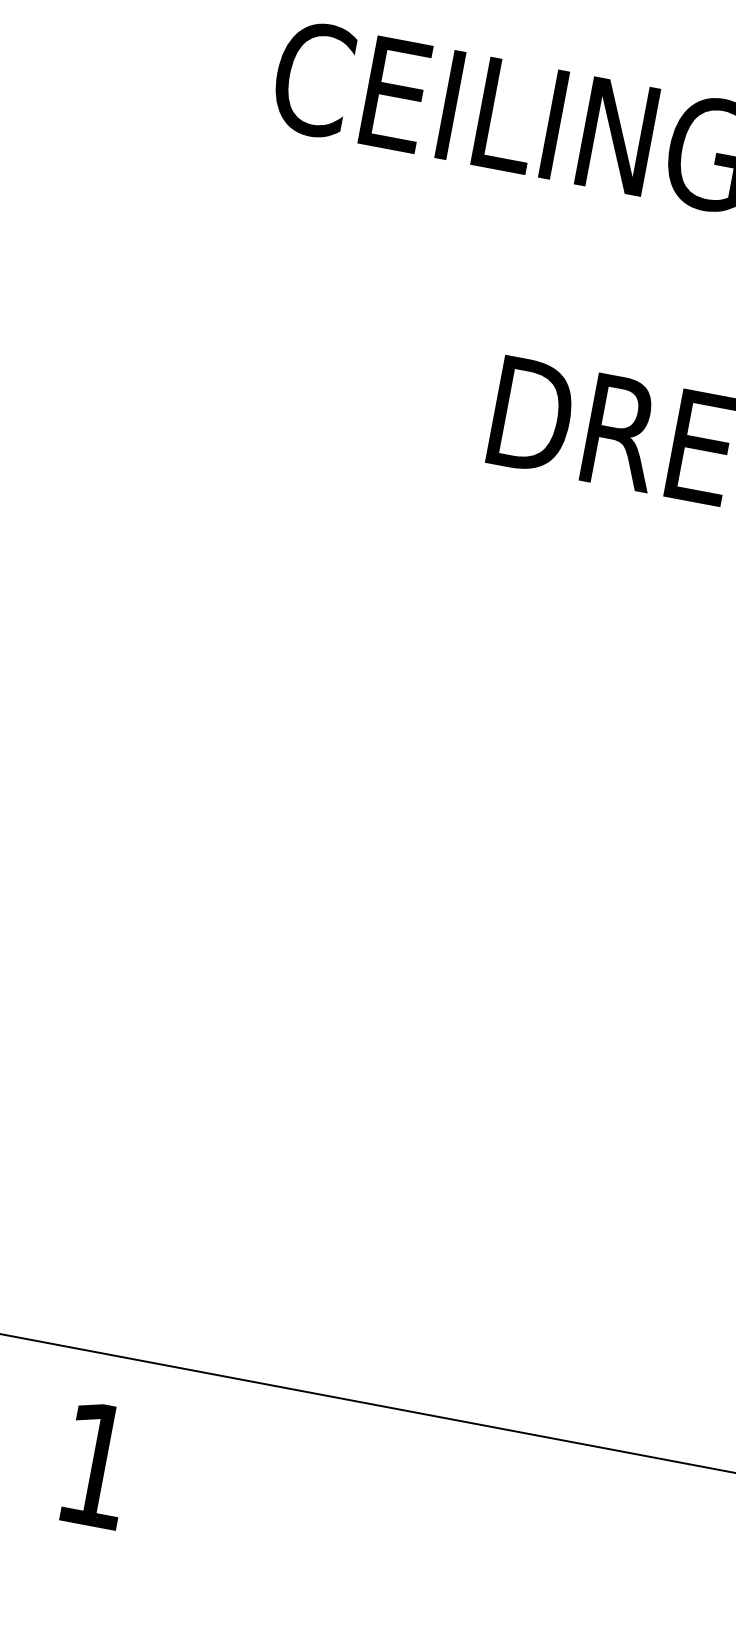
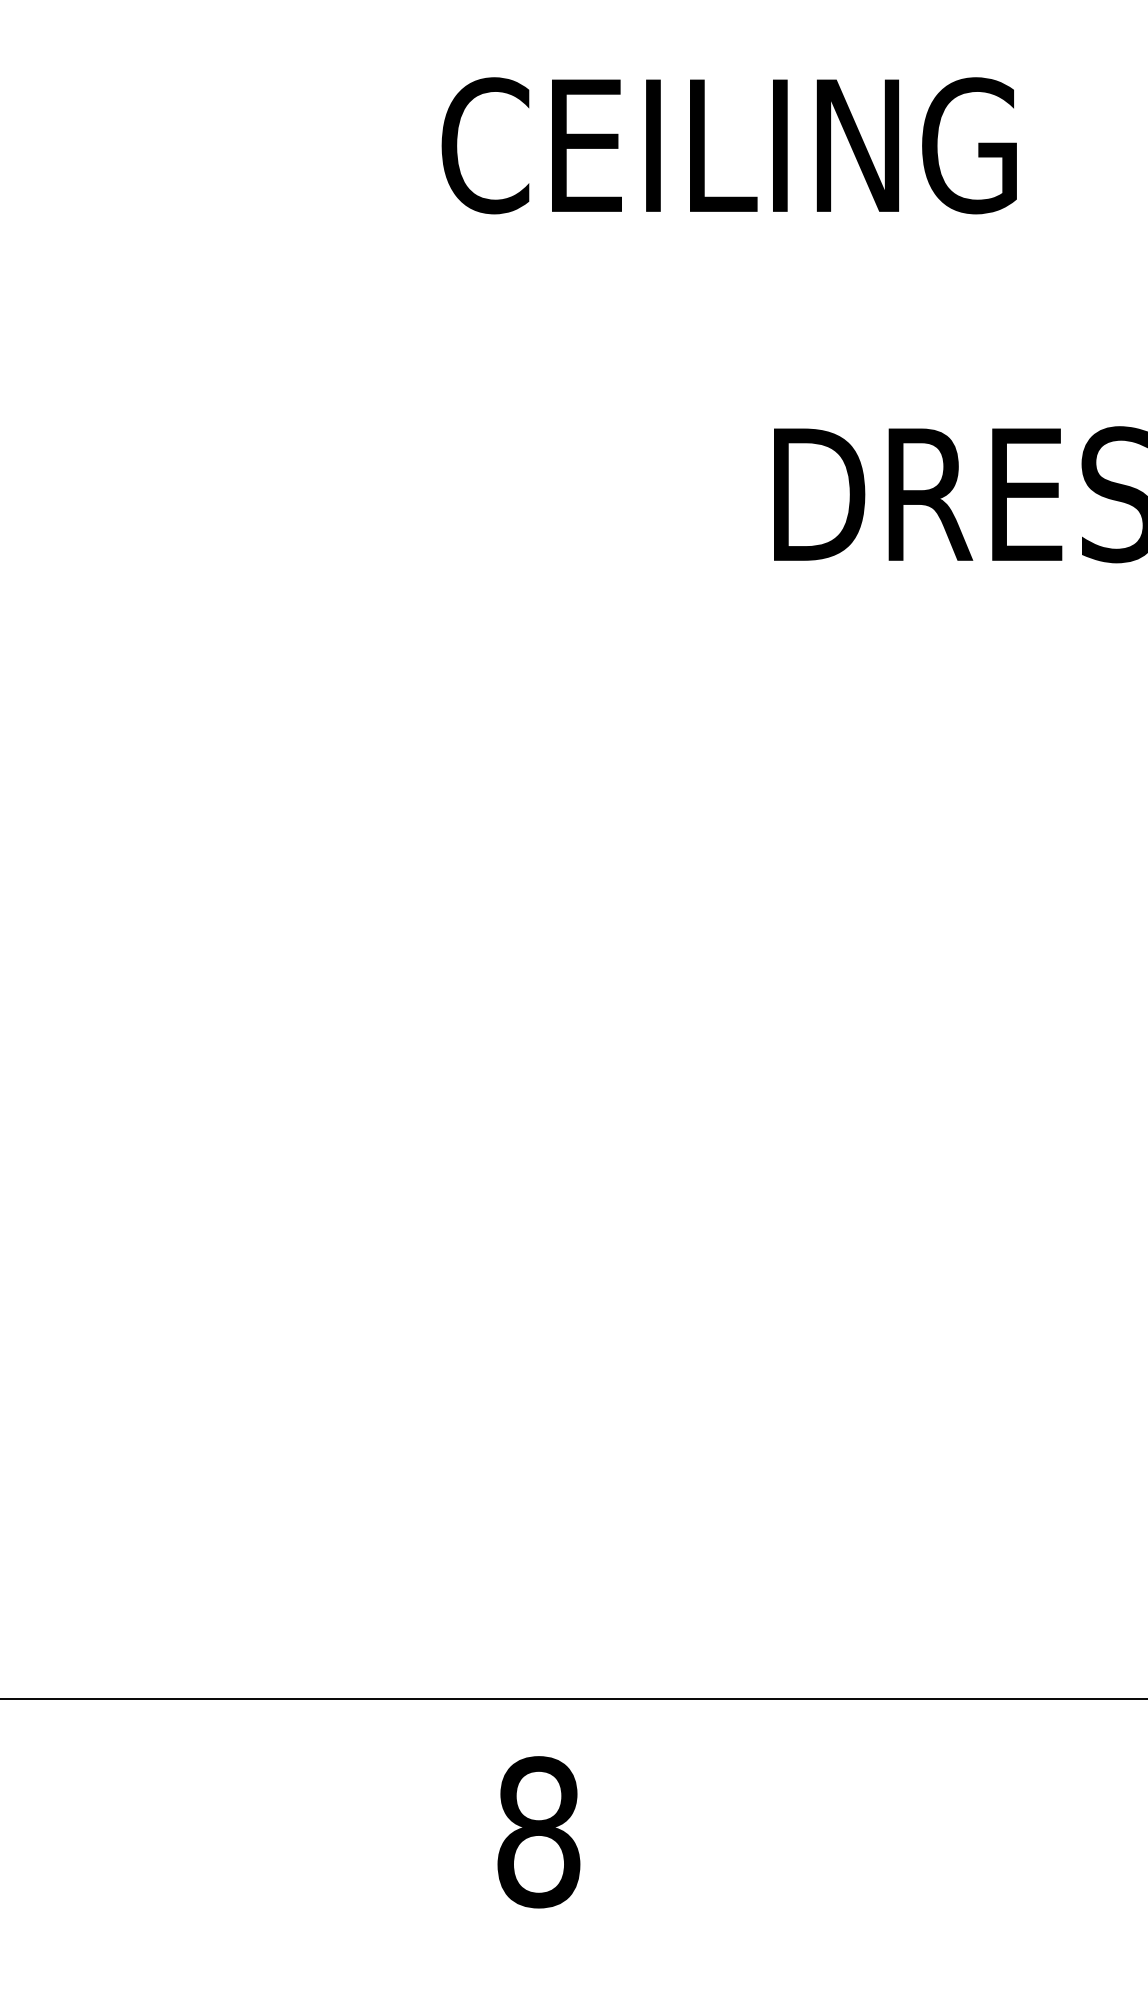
text: (96, 1465) -> (538, 1832), 1 -> 8

